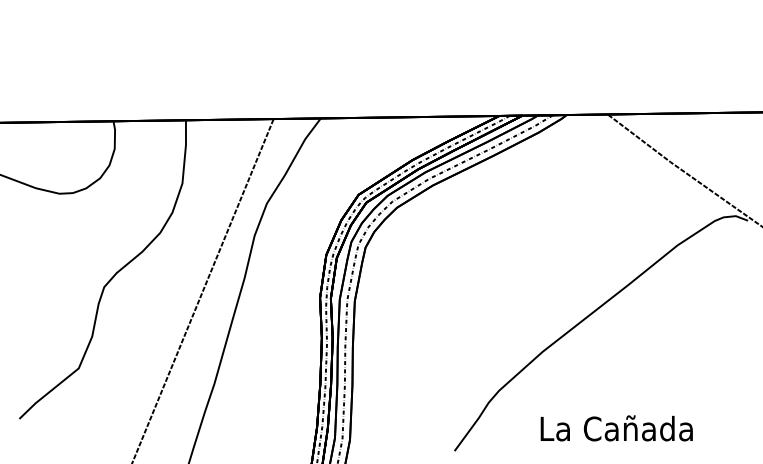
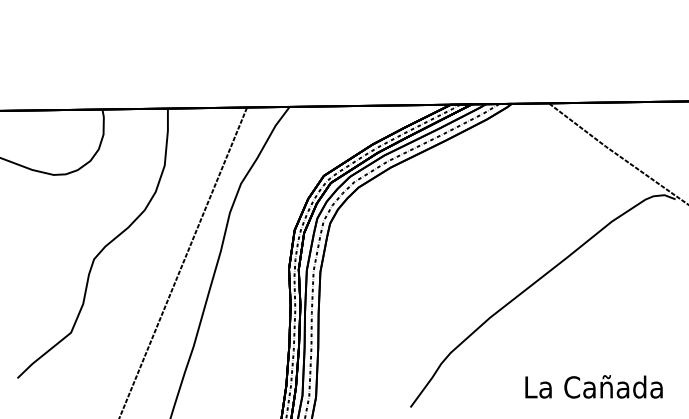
text: (616, 428) -> (593, 386), moved

